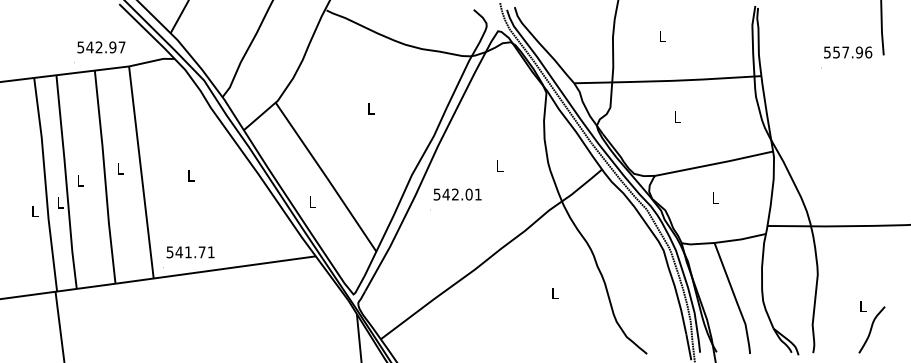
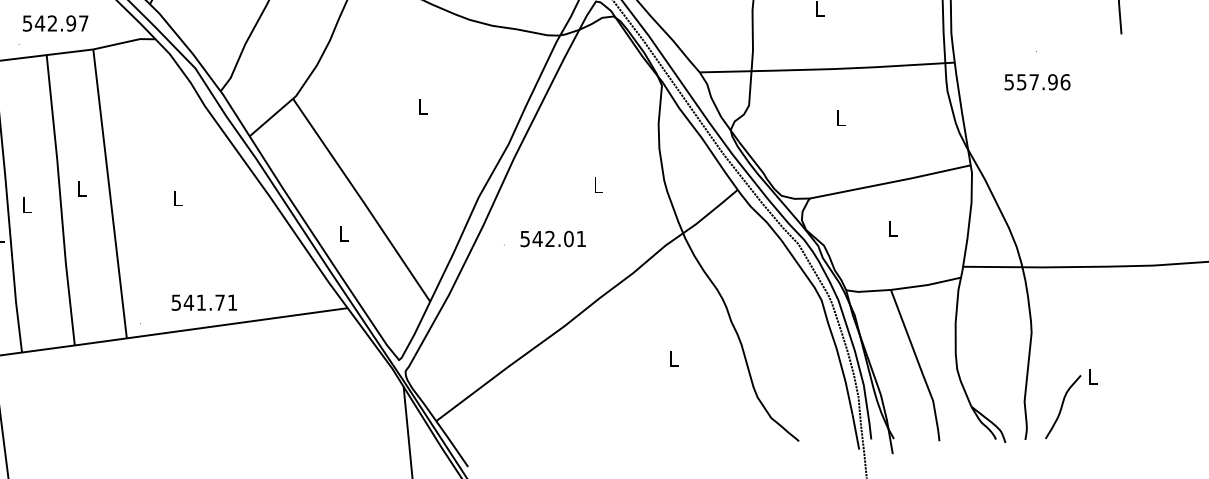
text: (848, 52) -> (1038, 82), moved
text: (457, 194) -> (553, 238), moved
text: (190, 252) -> (204, 302), moved
curve: (871, 329) -> (1062, 406), moved

